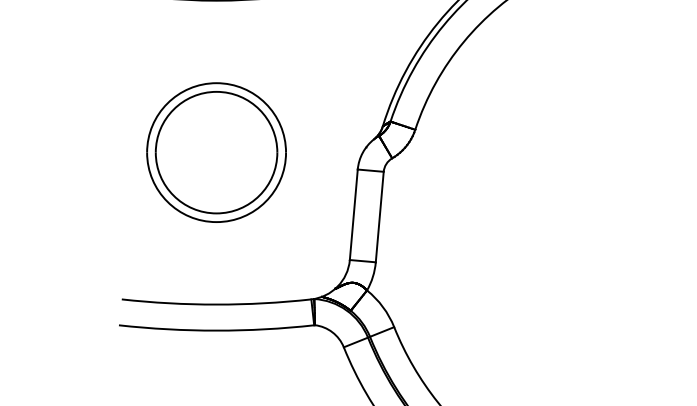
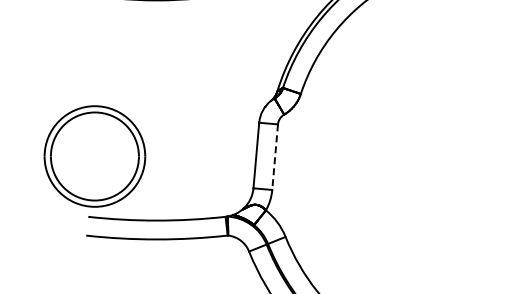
part: (215, 152) -> (94, 156), moved
line: (380, 217) -> (275, 157), solid -> dashed

